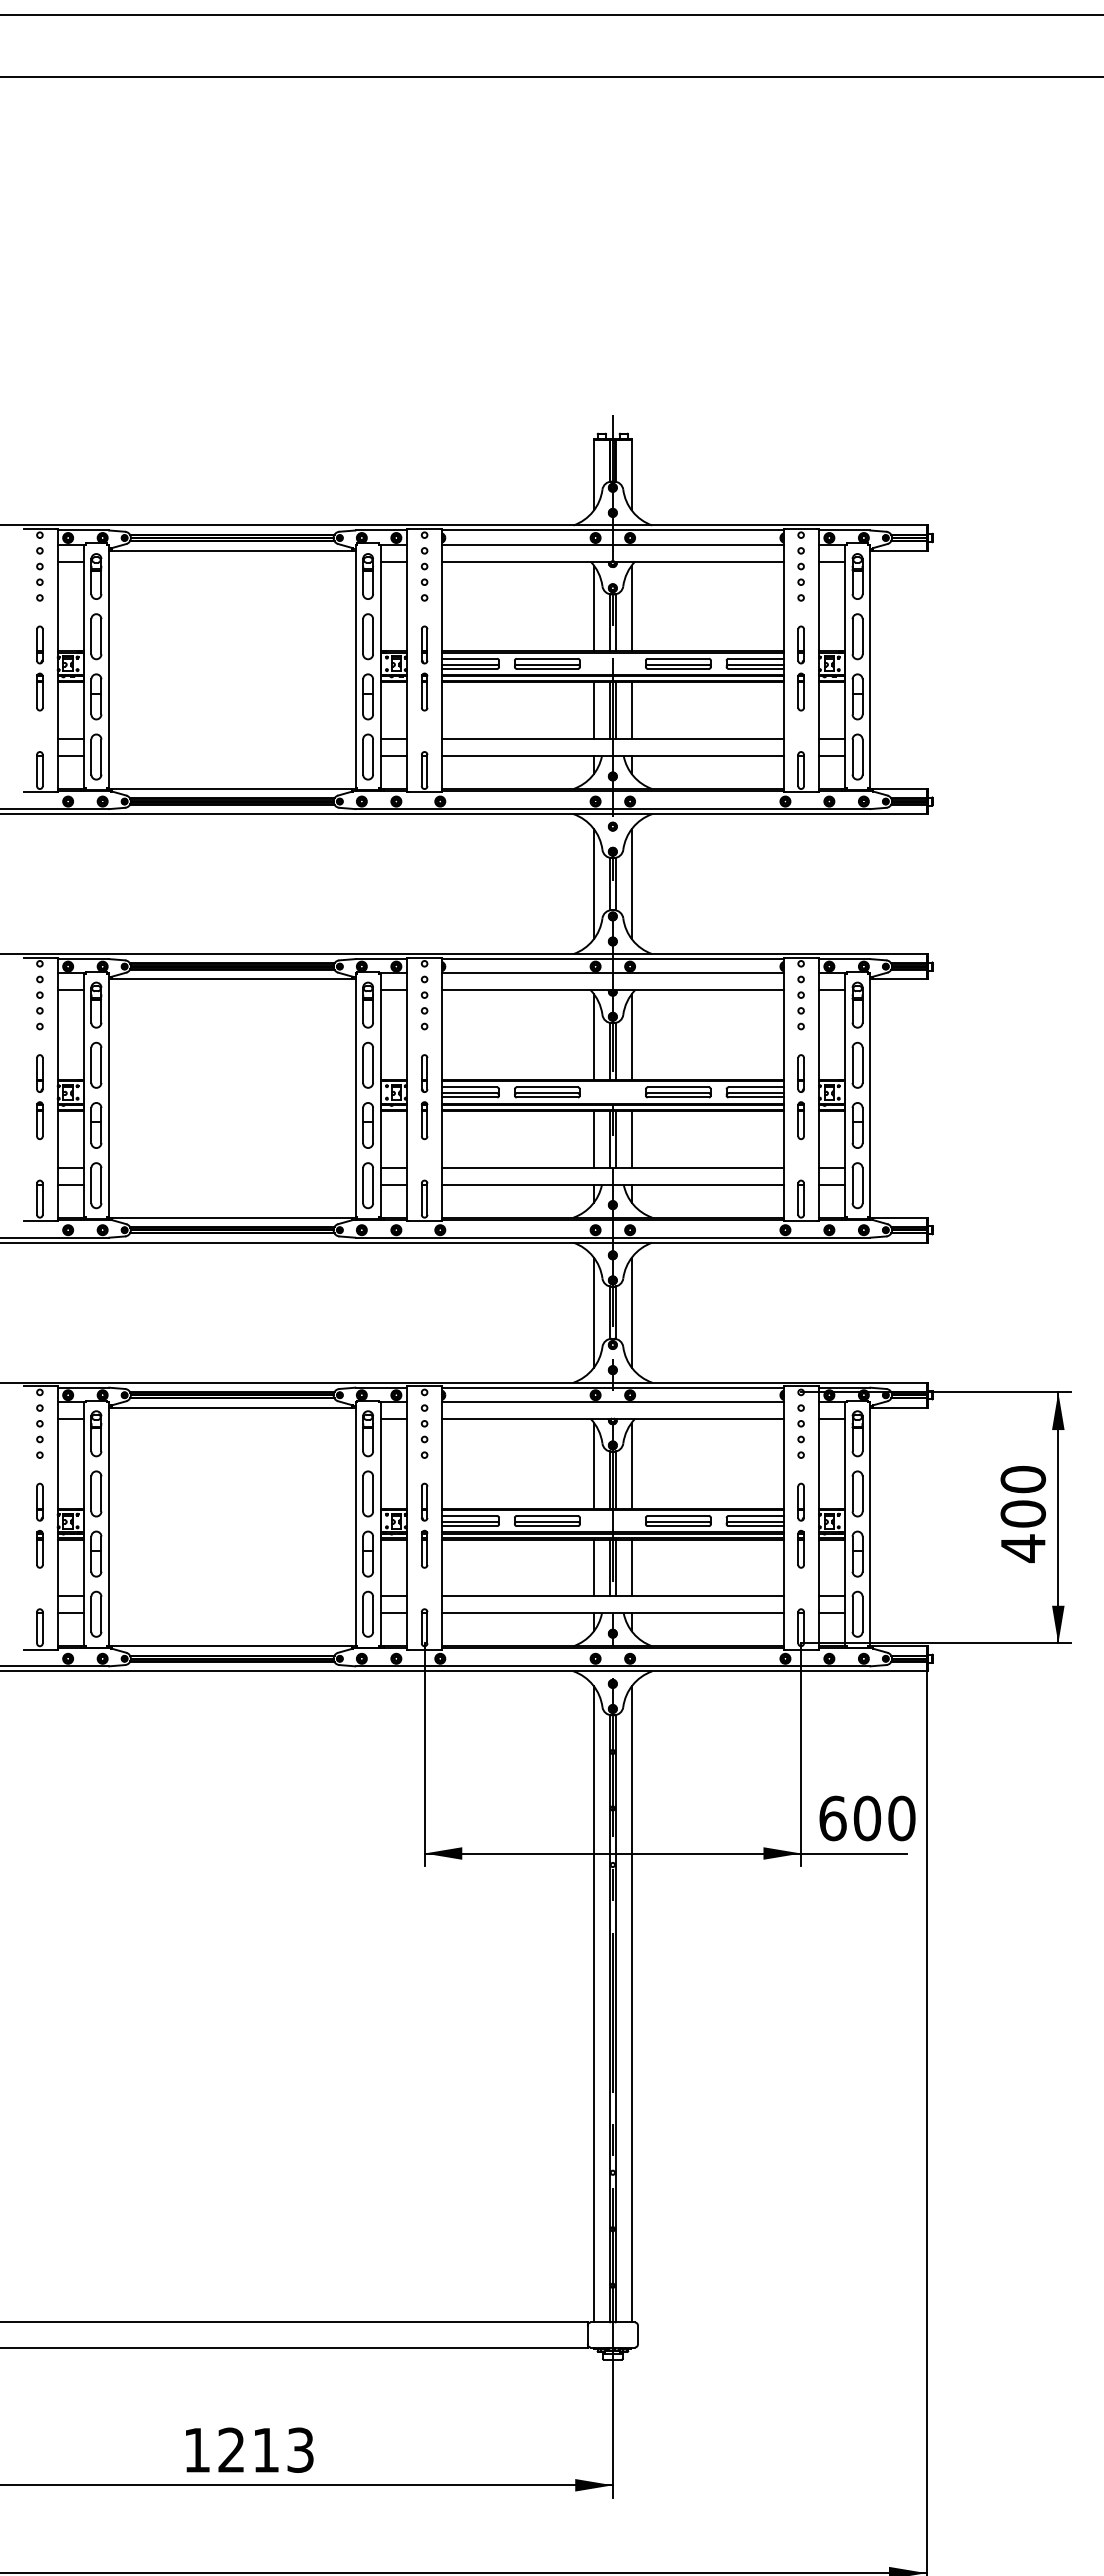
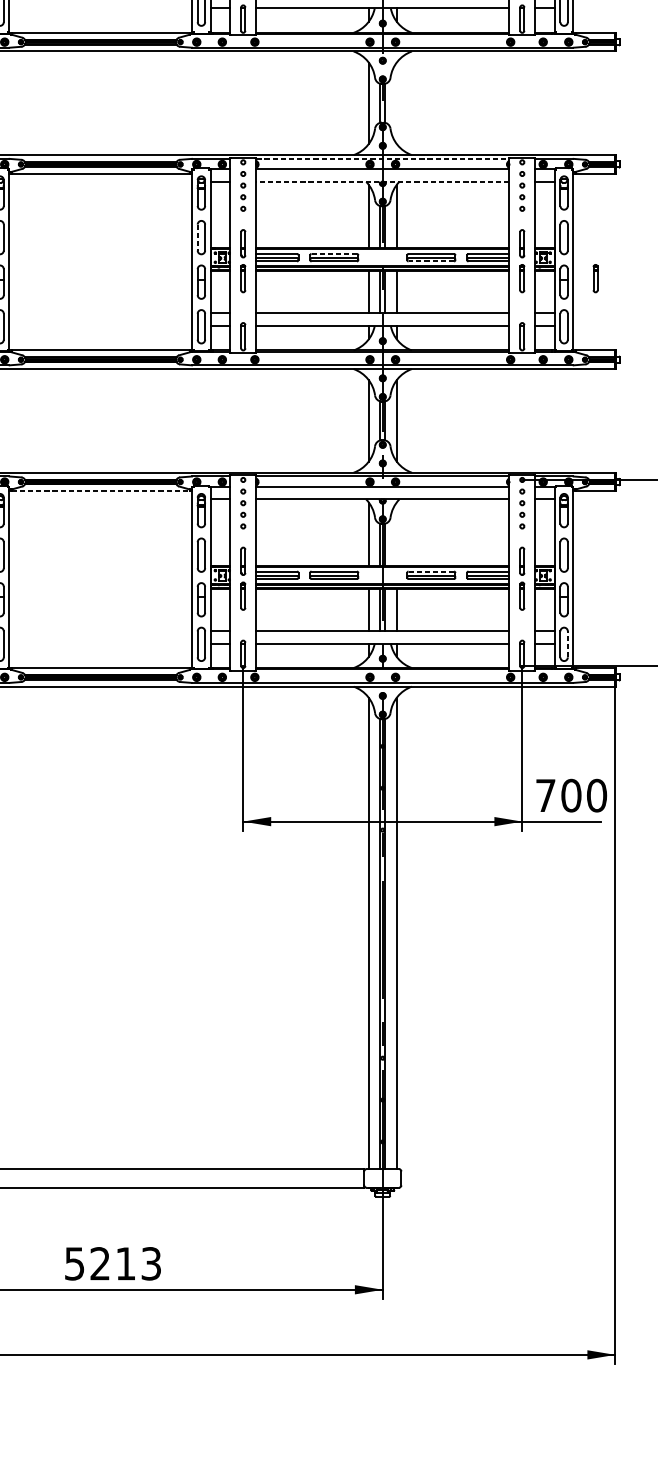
line: (631, 884) -> (396, 103), removed
line: (612, 959) -> (382, 159), solid -> dashed
line: (612, 990) -> (382, 182), solid -> dashed
line: (363, 1065) -> (198, 237), solid -> dashed
line: (547, 1087) -> (334, 254), solid -> dashed
line: (678, 1097) -> (431, 261), solid -> dashed
part: (899, 1120) -> (595, 278), added
line: (232, 1407) -> (100, 491), solid -> dashed
line: (631, 1465) -> (396, 534), removed
line: (678, 1516) -> (431, 571), solid -> dashed
line: (862, 1614) -> (567, 644), solid -> dashed
text: (832, 1818) -> (545, 795), 600 -> 700
text: (196, 2450) -> (74, 1264), 1213 -> 5213

